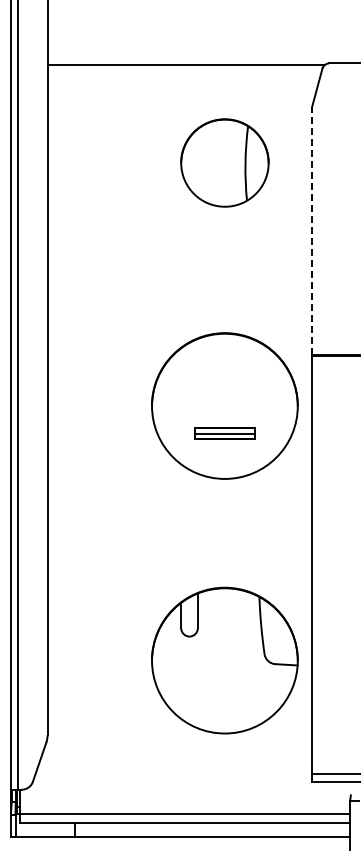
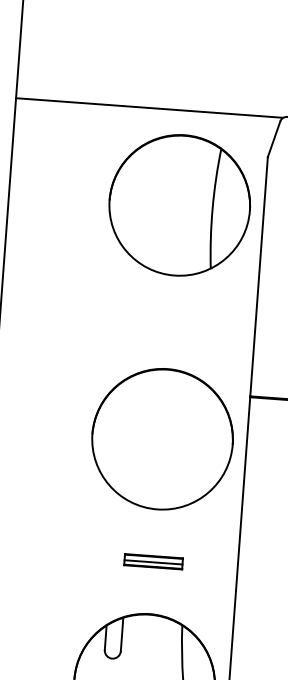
part: (224, 162) -> (179, 204), size x1.67
line: (312, 230) -> (259, 276), dashed -> solid
part: (224, 433) -> (153, 561), moved

